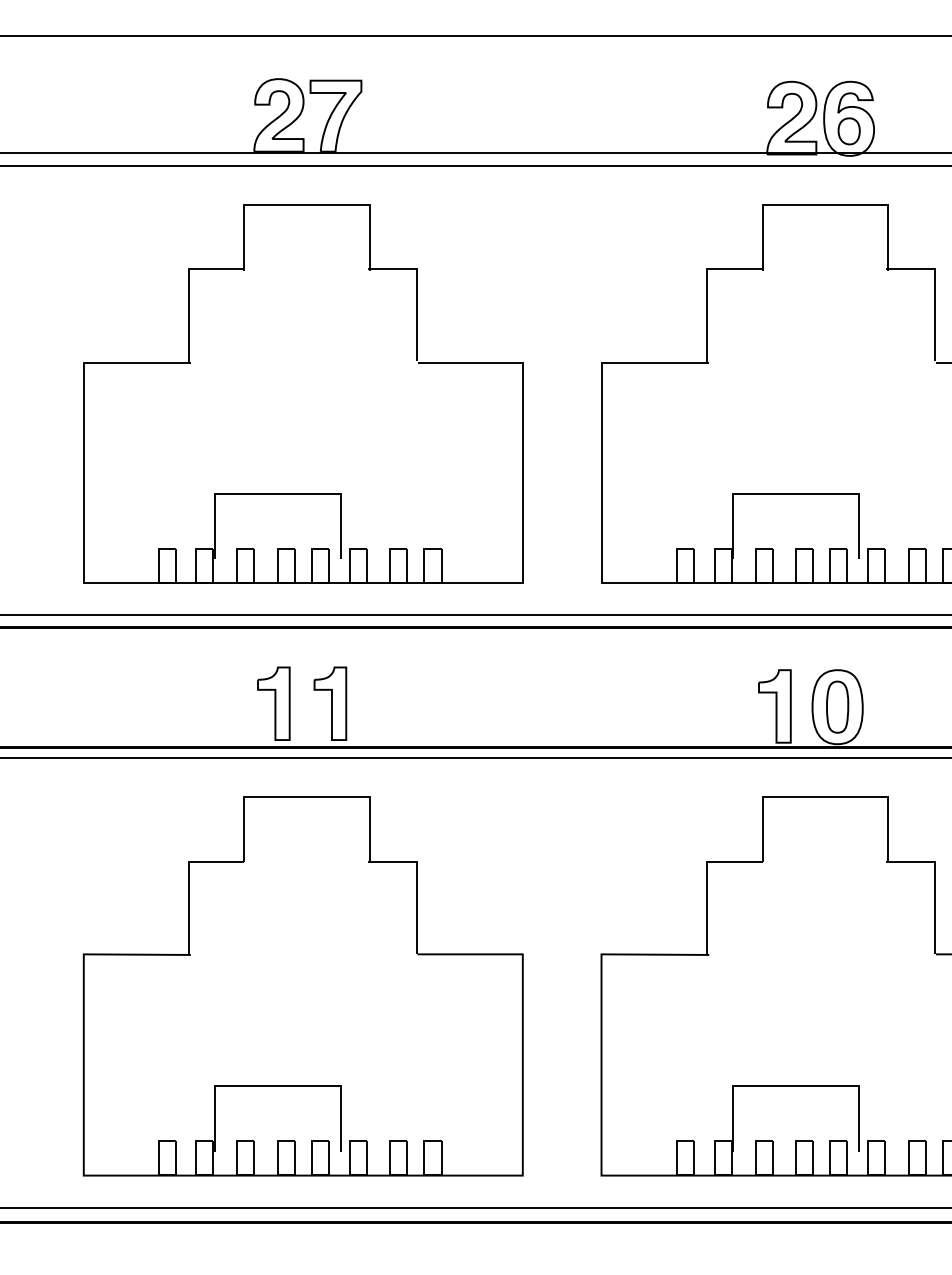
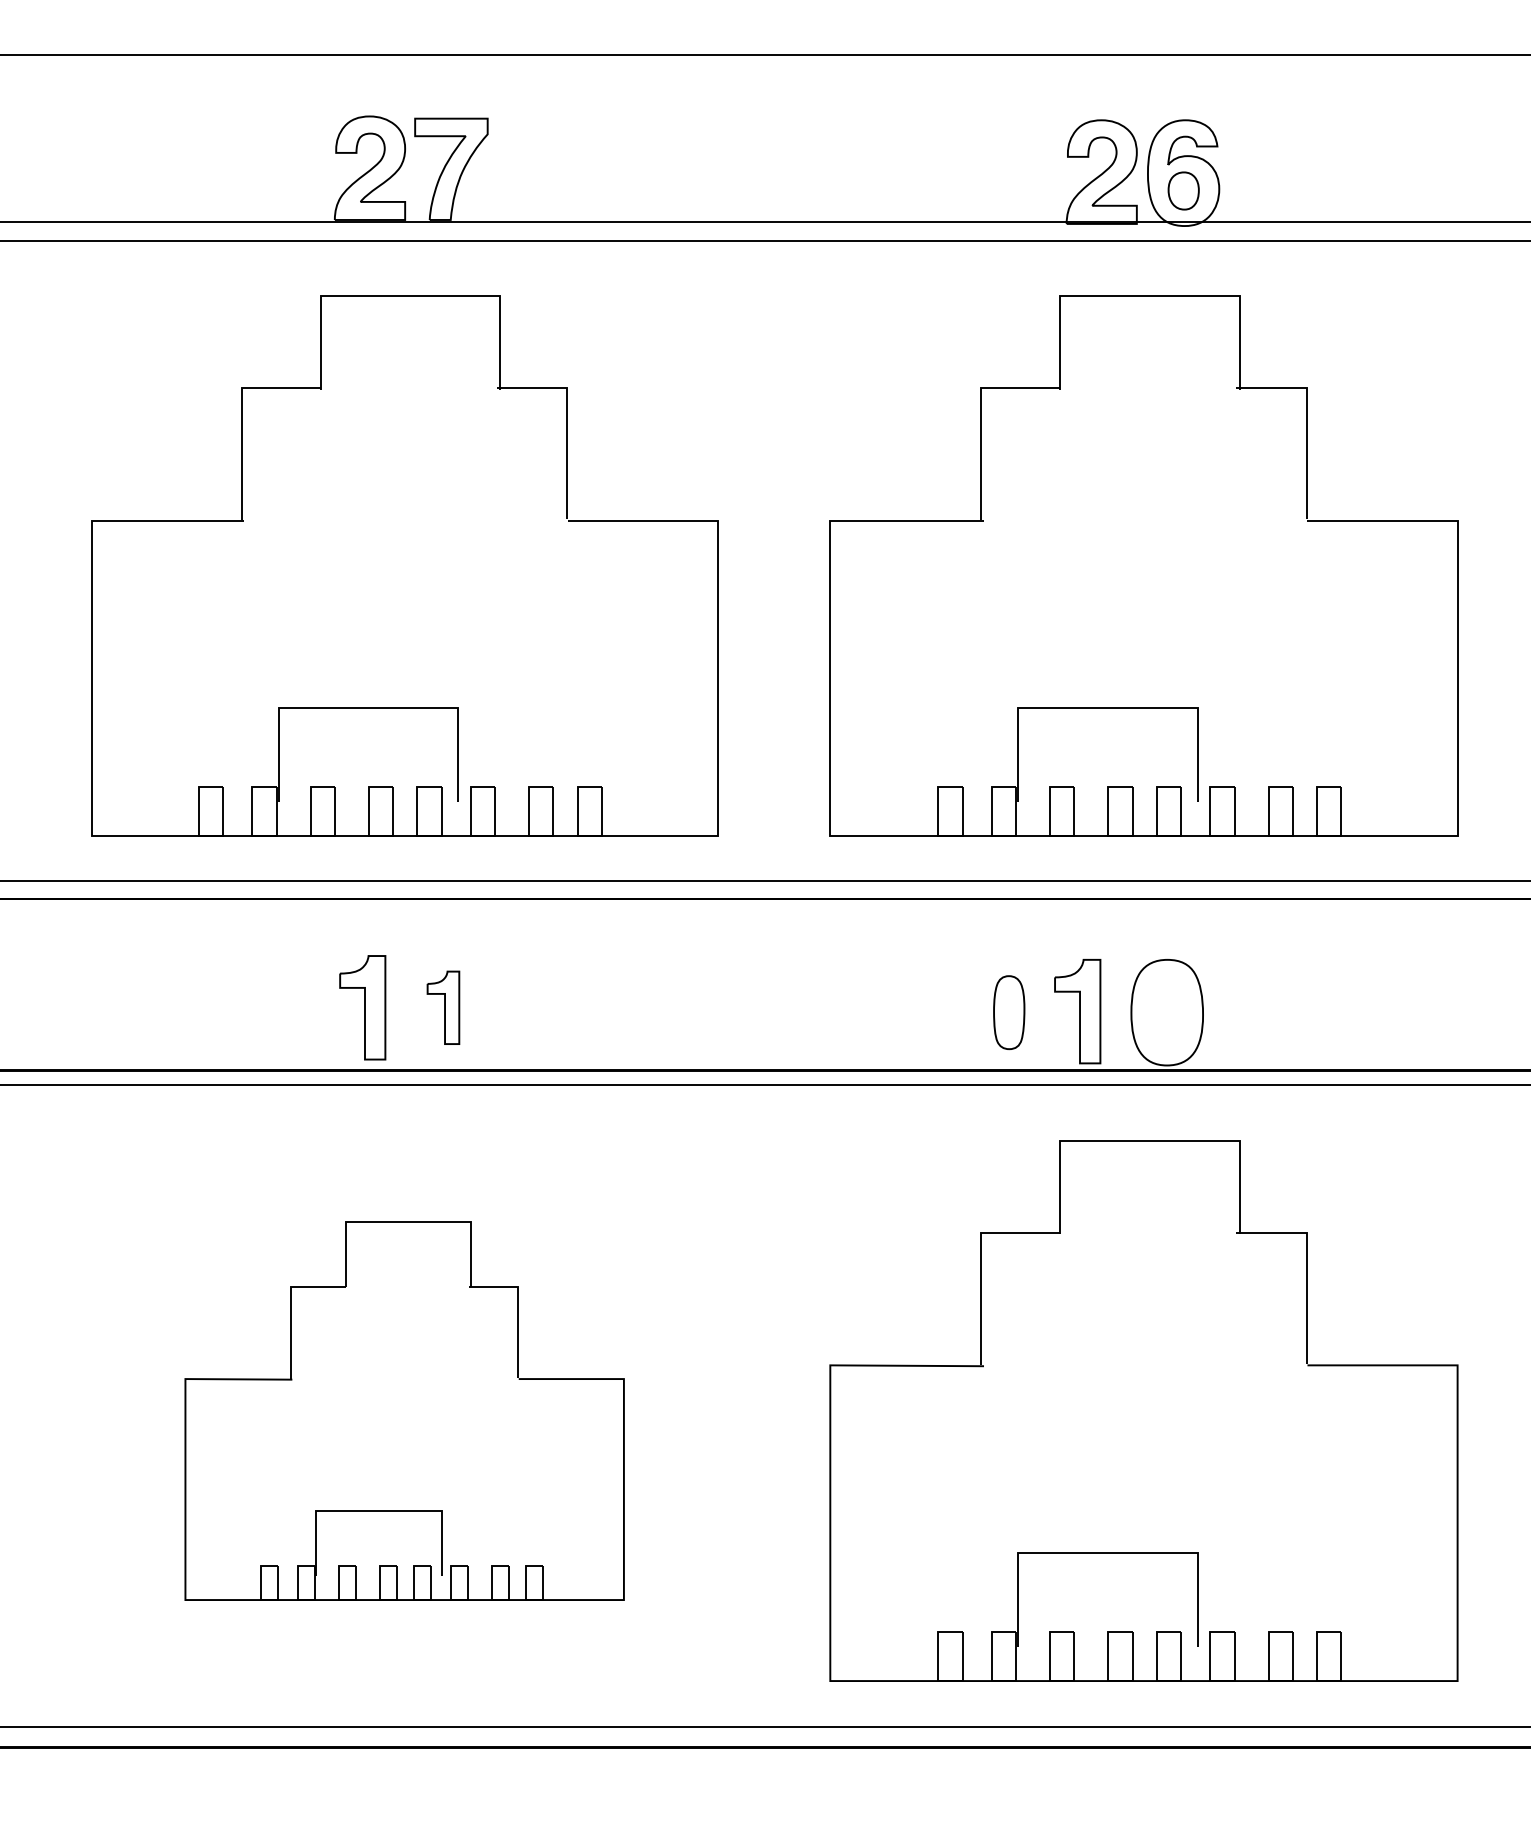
part: (330, 703) -> (443, 1007), size x0.7
part: (837, 707) -> (1009, 1012), moved
part: (303, 985) -> (404, 1410), size x0.7

